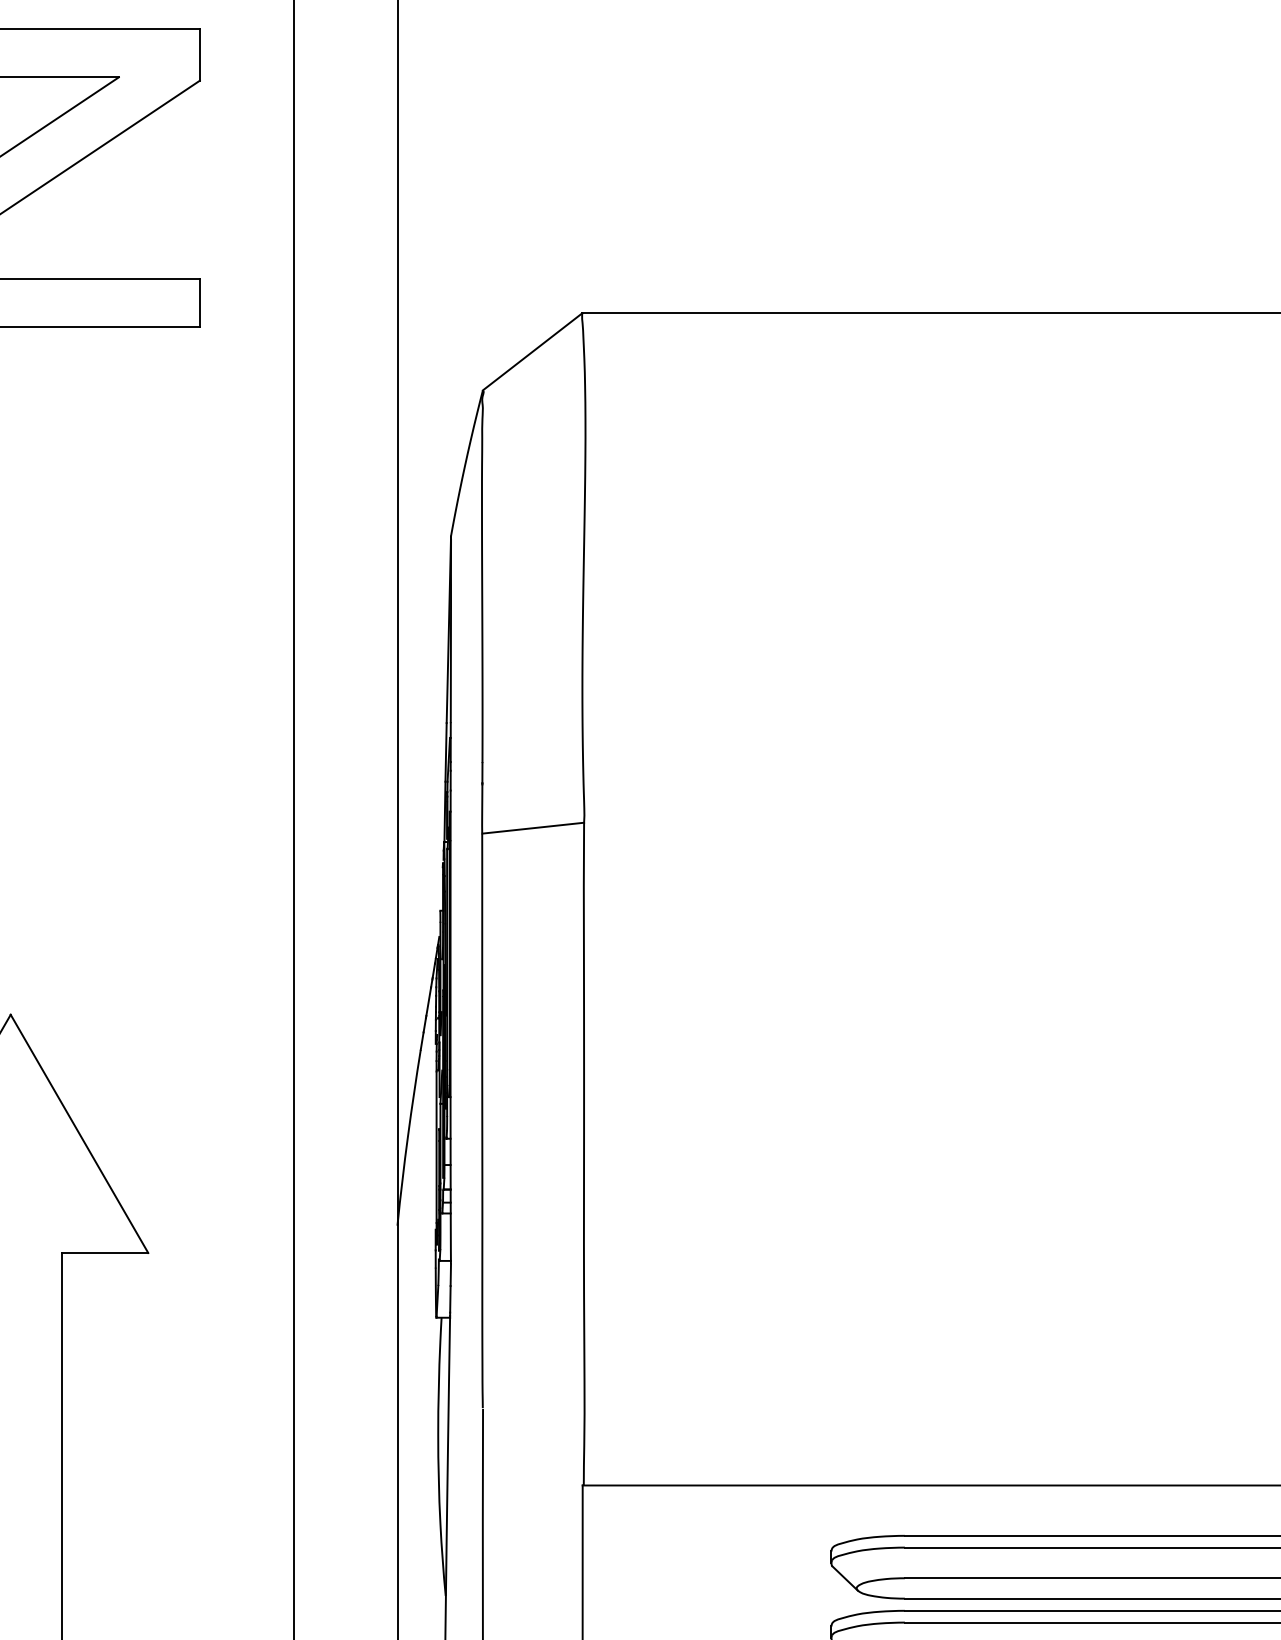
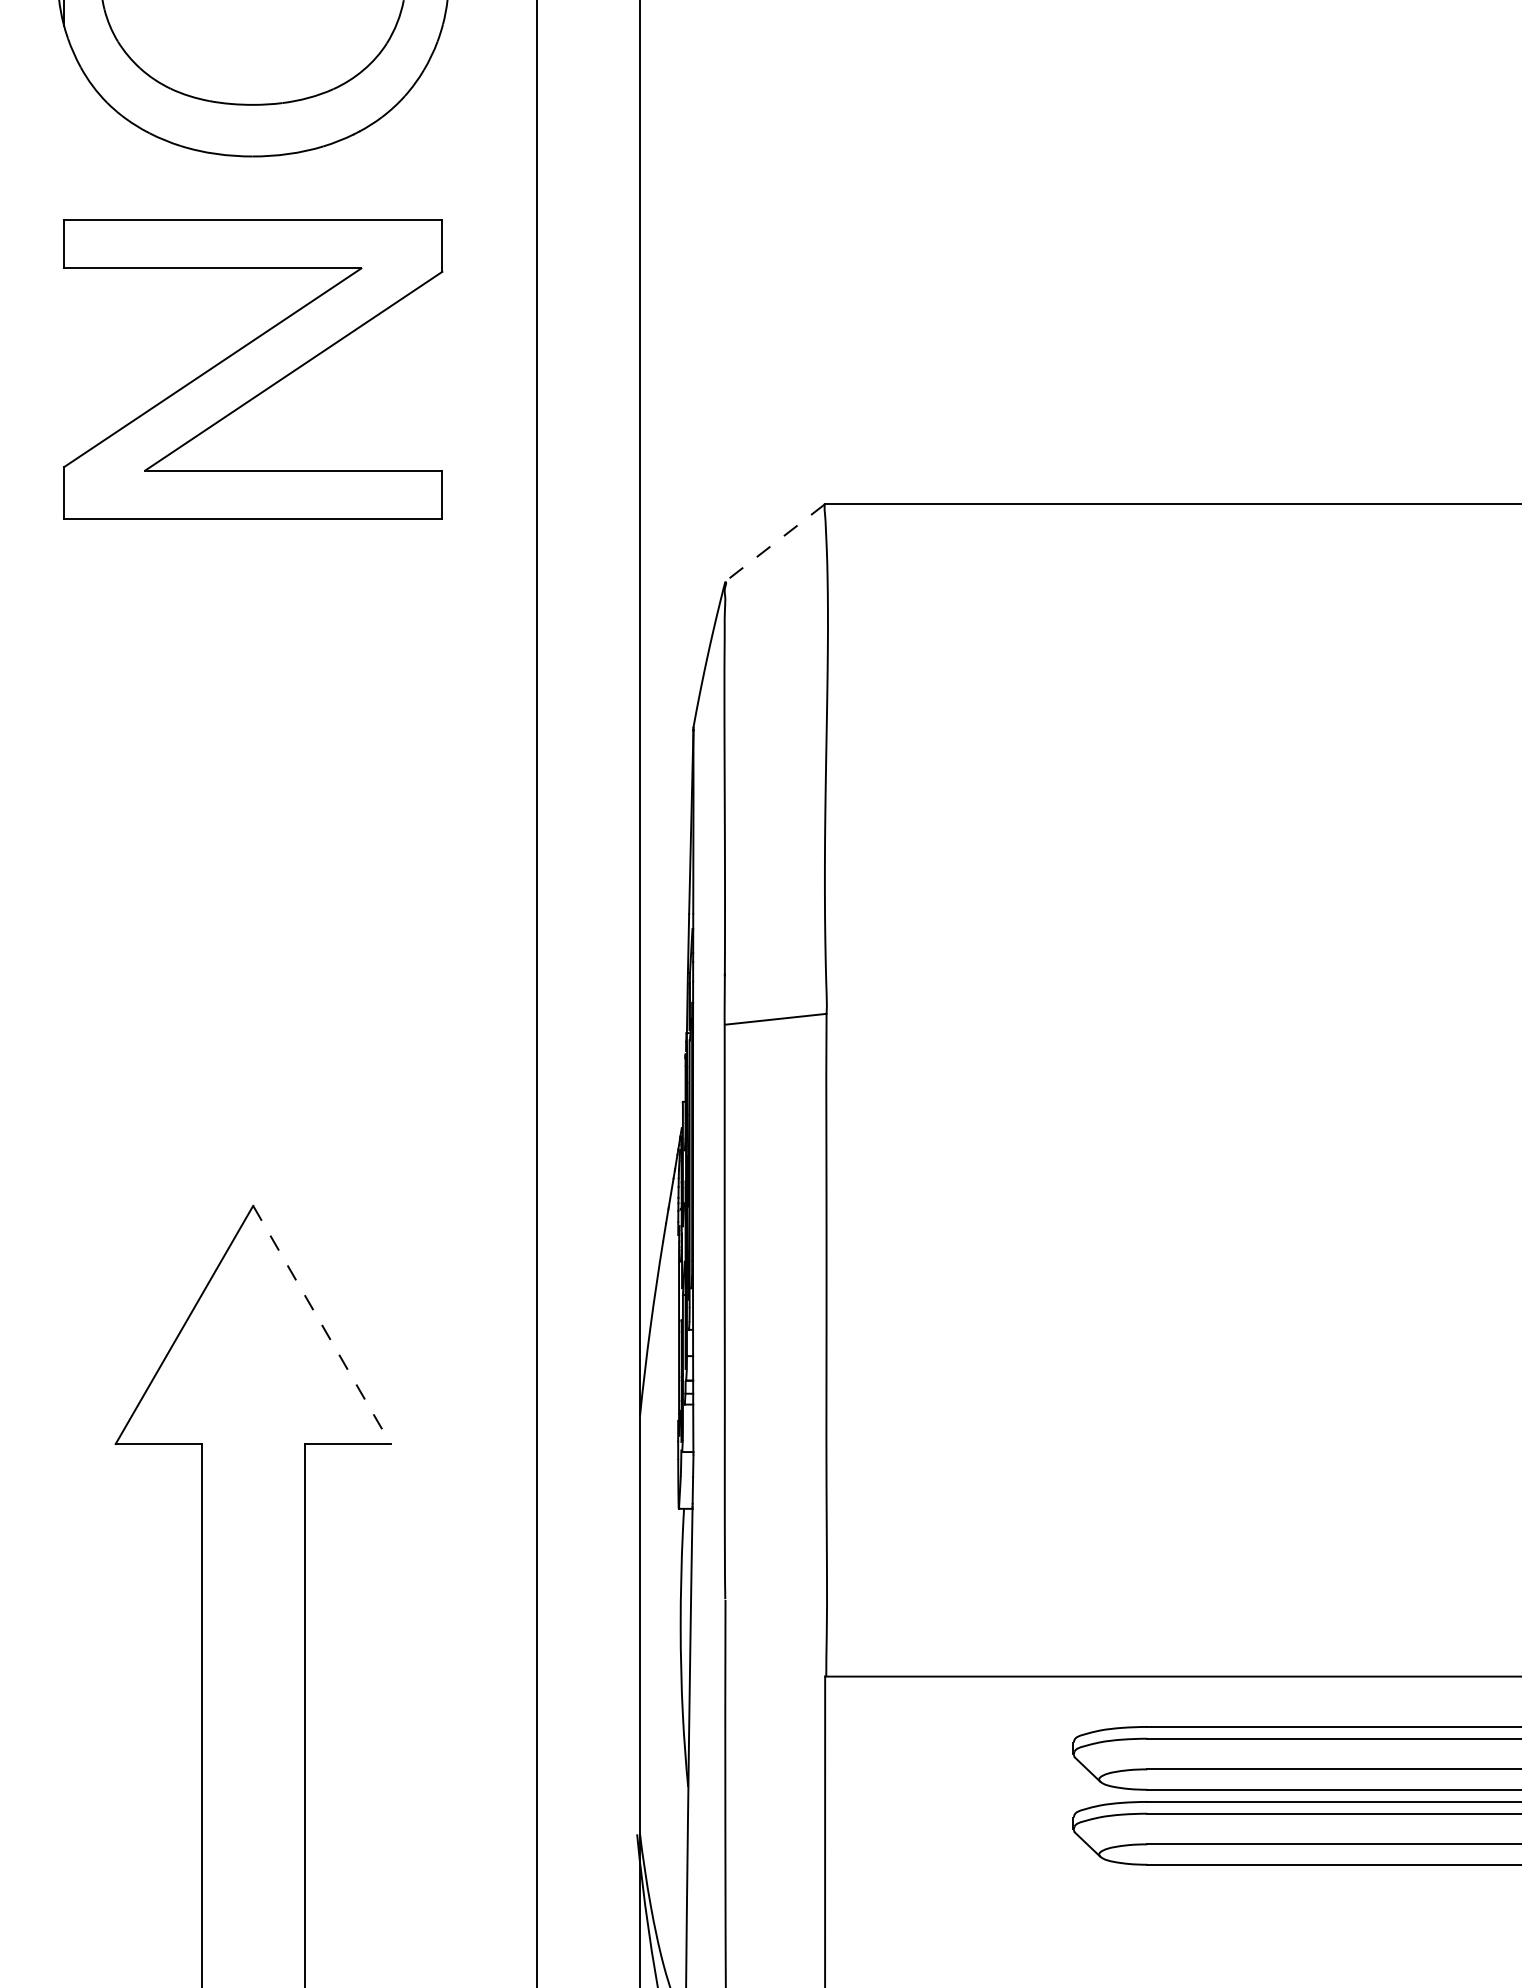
line: (533, 351) -> (775, 542), solid -> dashed
line: (79, 1134) -> (321, 1325), solid -> dashed

